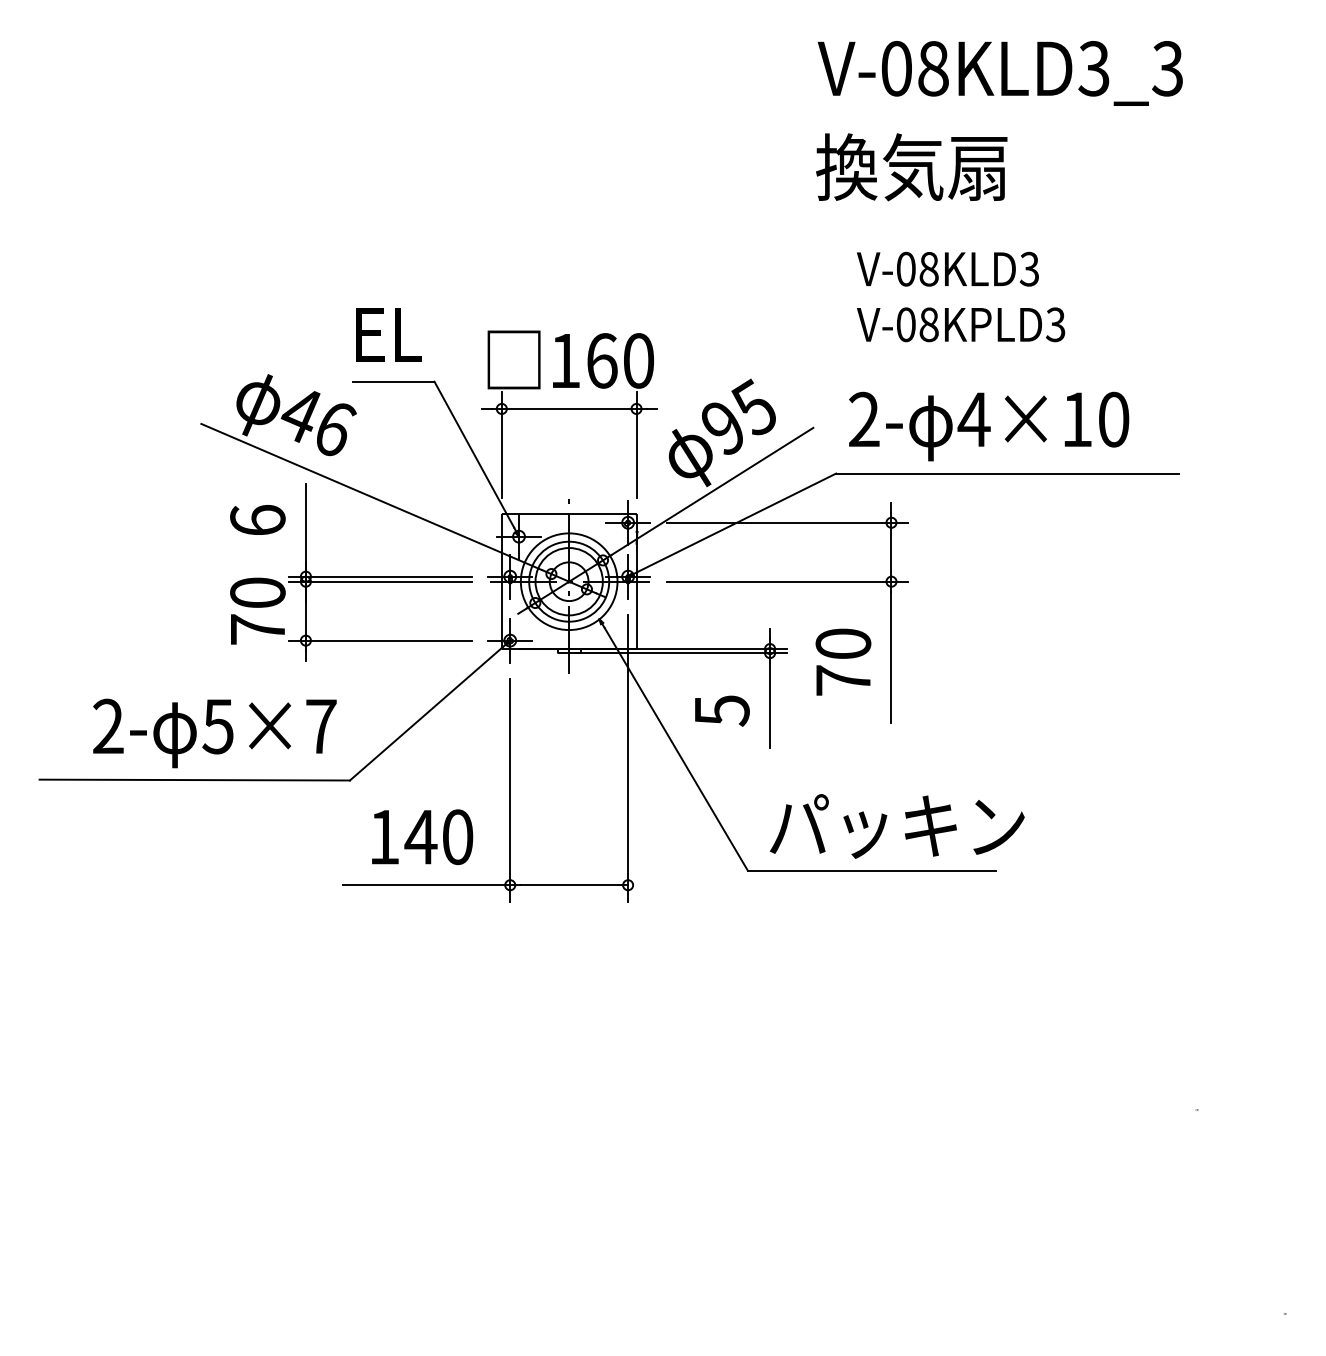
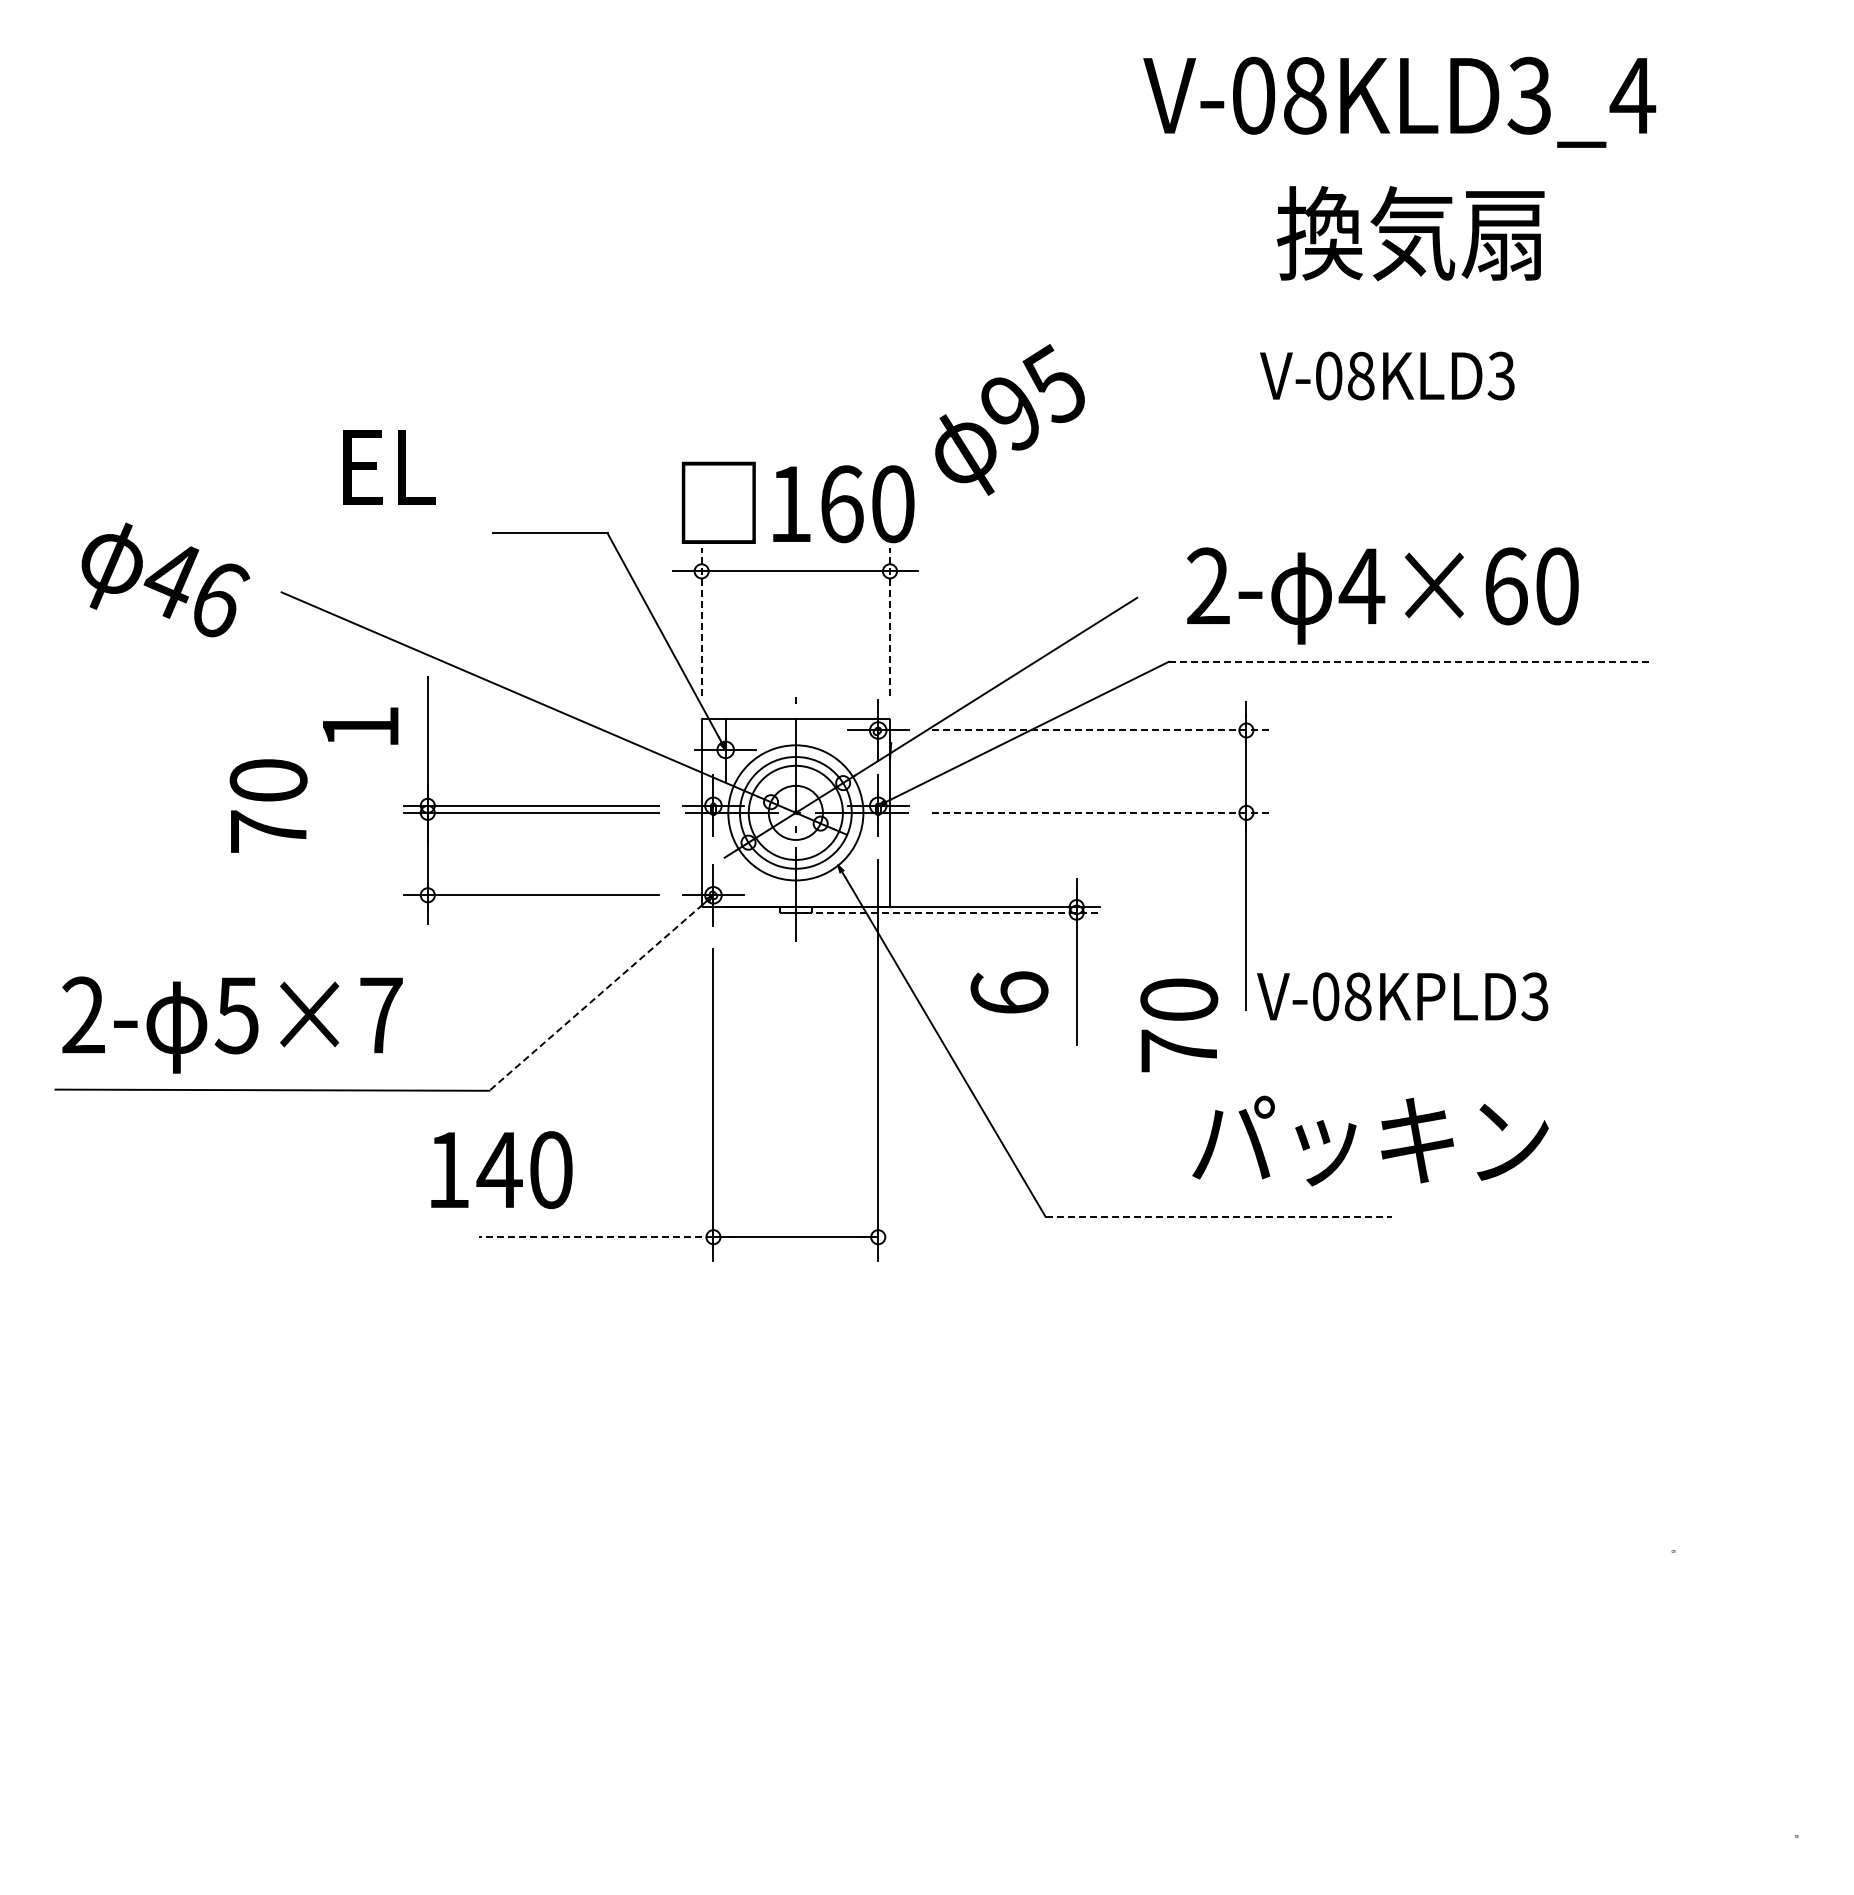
text: (1167, 68) -> (1632, 95), V-08KLD3_3 -> V-08KLD3_4
text: (911, 167) -> (1410, 233), moved
text: (948, 268) -> (1387, 375), moved
text: (960, 324) -> (1402, 996), moved
text: (389, 334) -> (389, 467), moved
text: (296, 414) -> (165, 579), moved
text: (1077, 419) -> (1506, 586), 4×10 -> 4×60
text: (722, 432) -> (1009, 419), moved
line: (501, 444) -> (701, 621), solid -> dashed
line: (636, 444) -> (890, 621), solid -> dashed
line: (1007, 473) -> (1408, 661), solid -> dashed
text: (257, 519) -> (360, 726), 6 -> 1
line: (787, 522) -> (1101, 730), solid -> dashed
line: (787, 581) -> (1101, 812), solid -> dashed
text: (257, 610) -> (268, 805), moved
line: (681, 652) -> (952, 912), solid -> dashed
text: (843, 662) -> (1179, 1025), moved
text: (722, 710) -> (1009, 993), 5 -> 6
line: (426, 713) -> (596, 997), solid -> dashed
text: (214, 733) -> (232, 1024), moved
text: (897, 826) -> (1370, 1140), moved
text: (422, 836) -> (501, 1169), moved
line: (872, 870) -> (1219, 1216), solid -> dashed
line: (425, 885) -> (595, 1237), solid -> dashed

